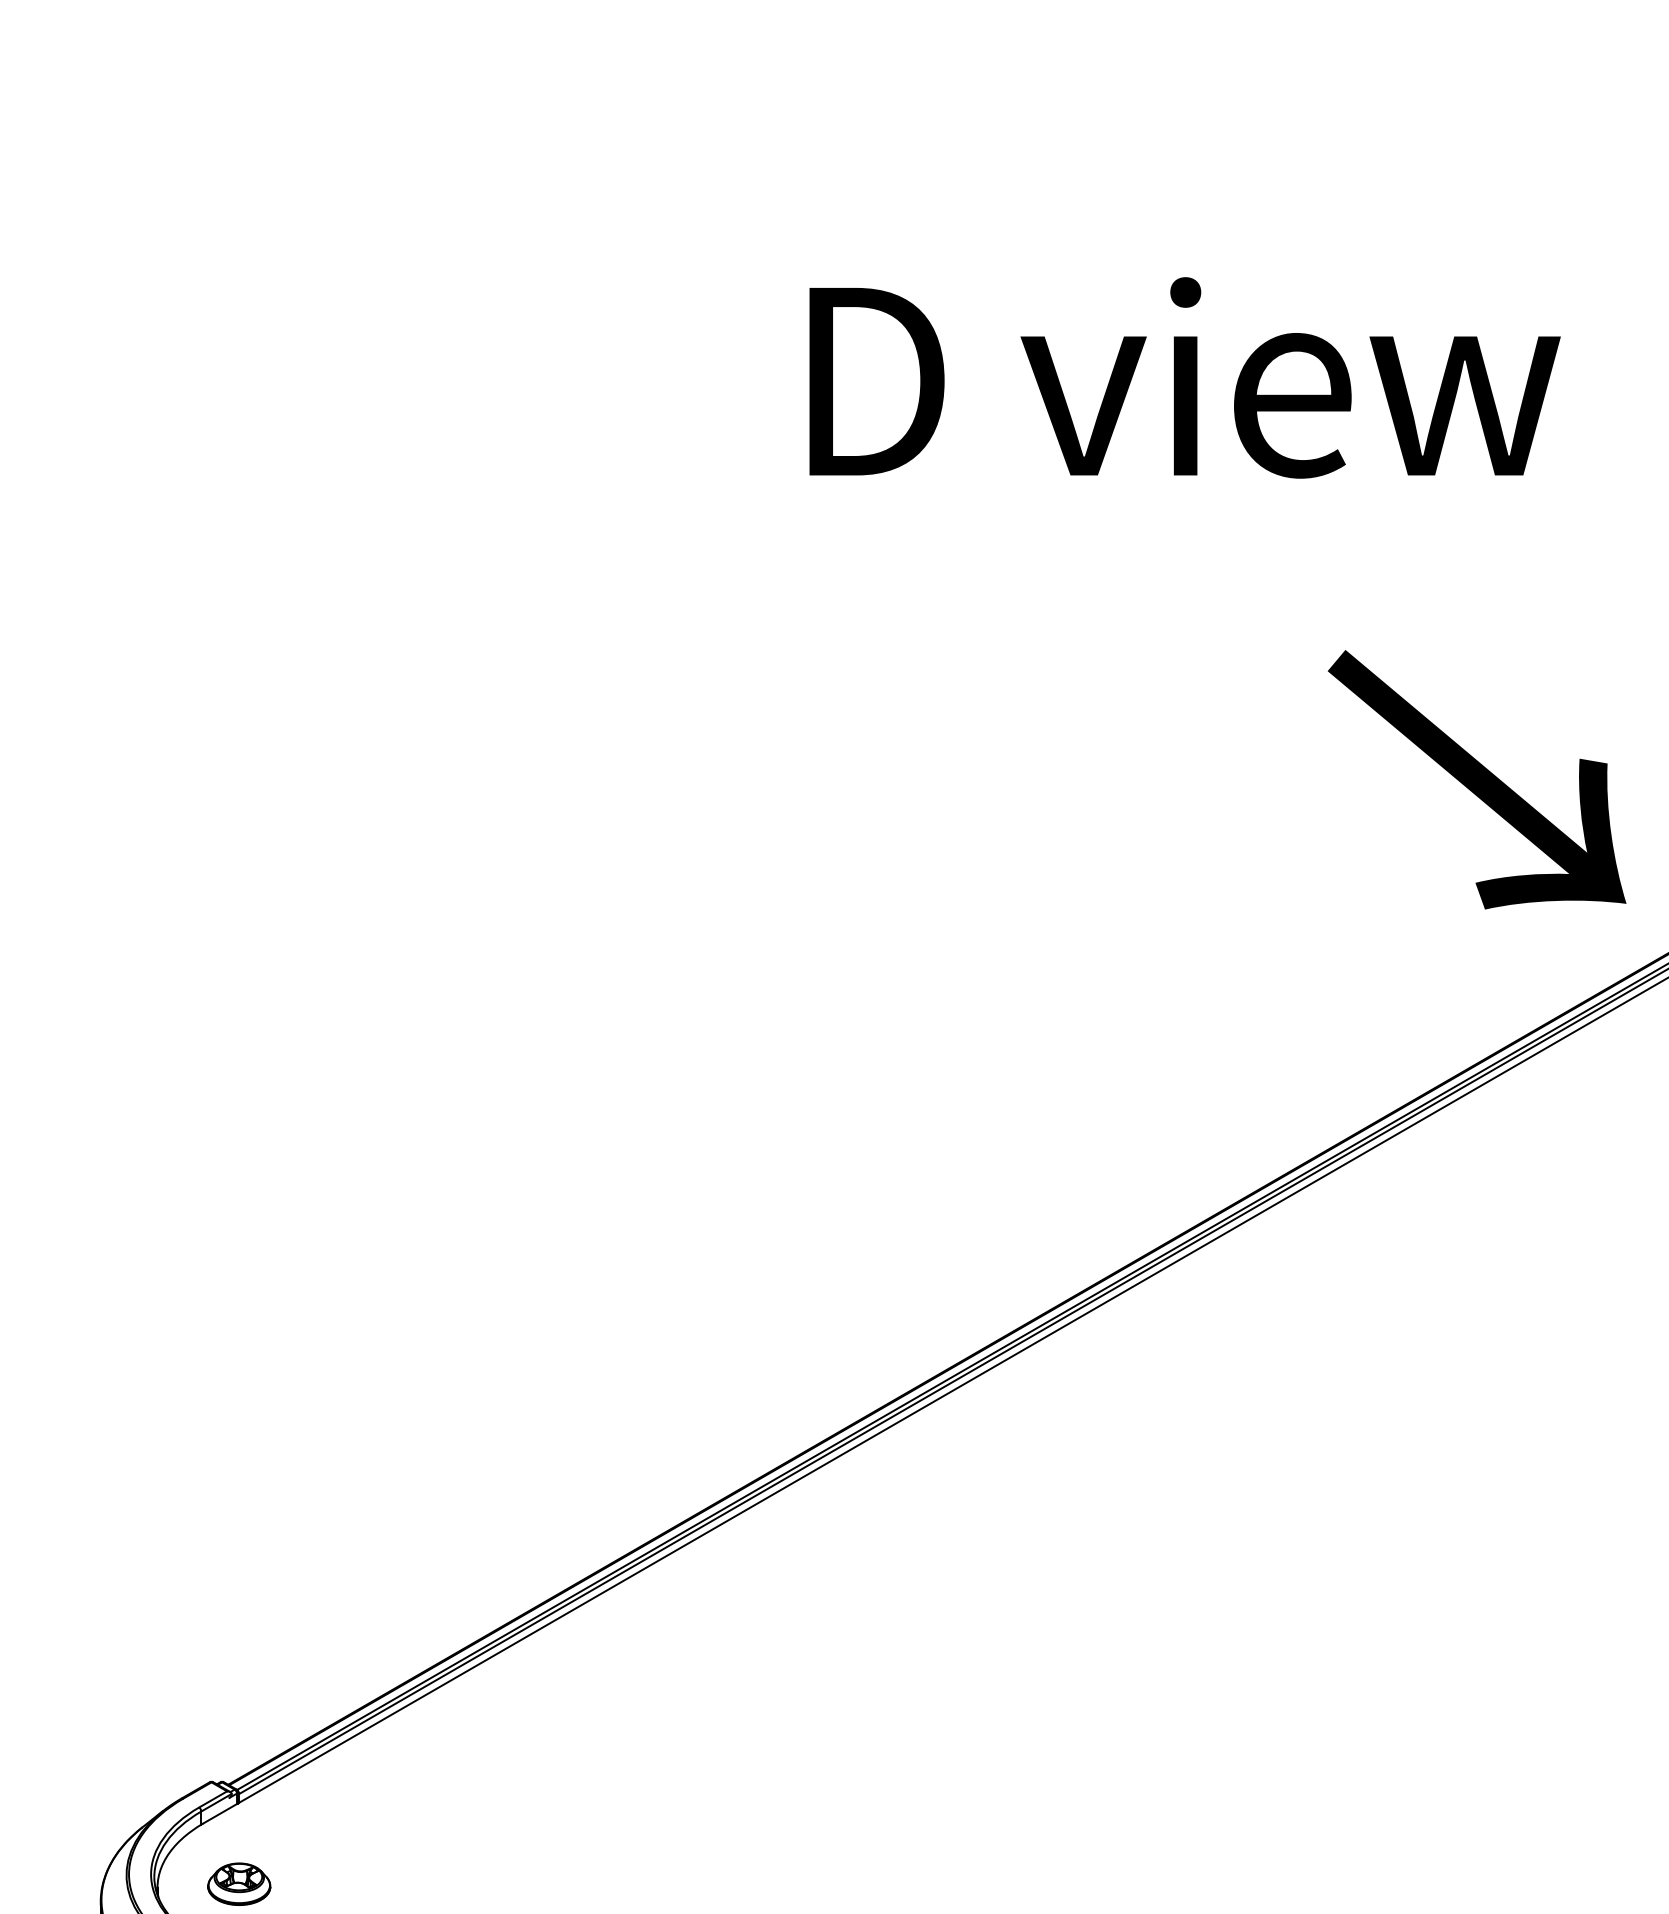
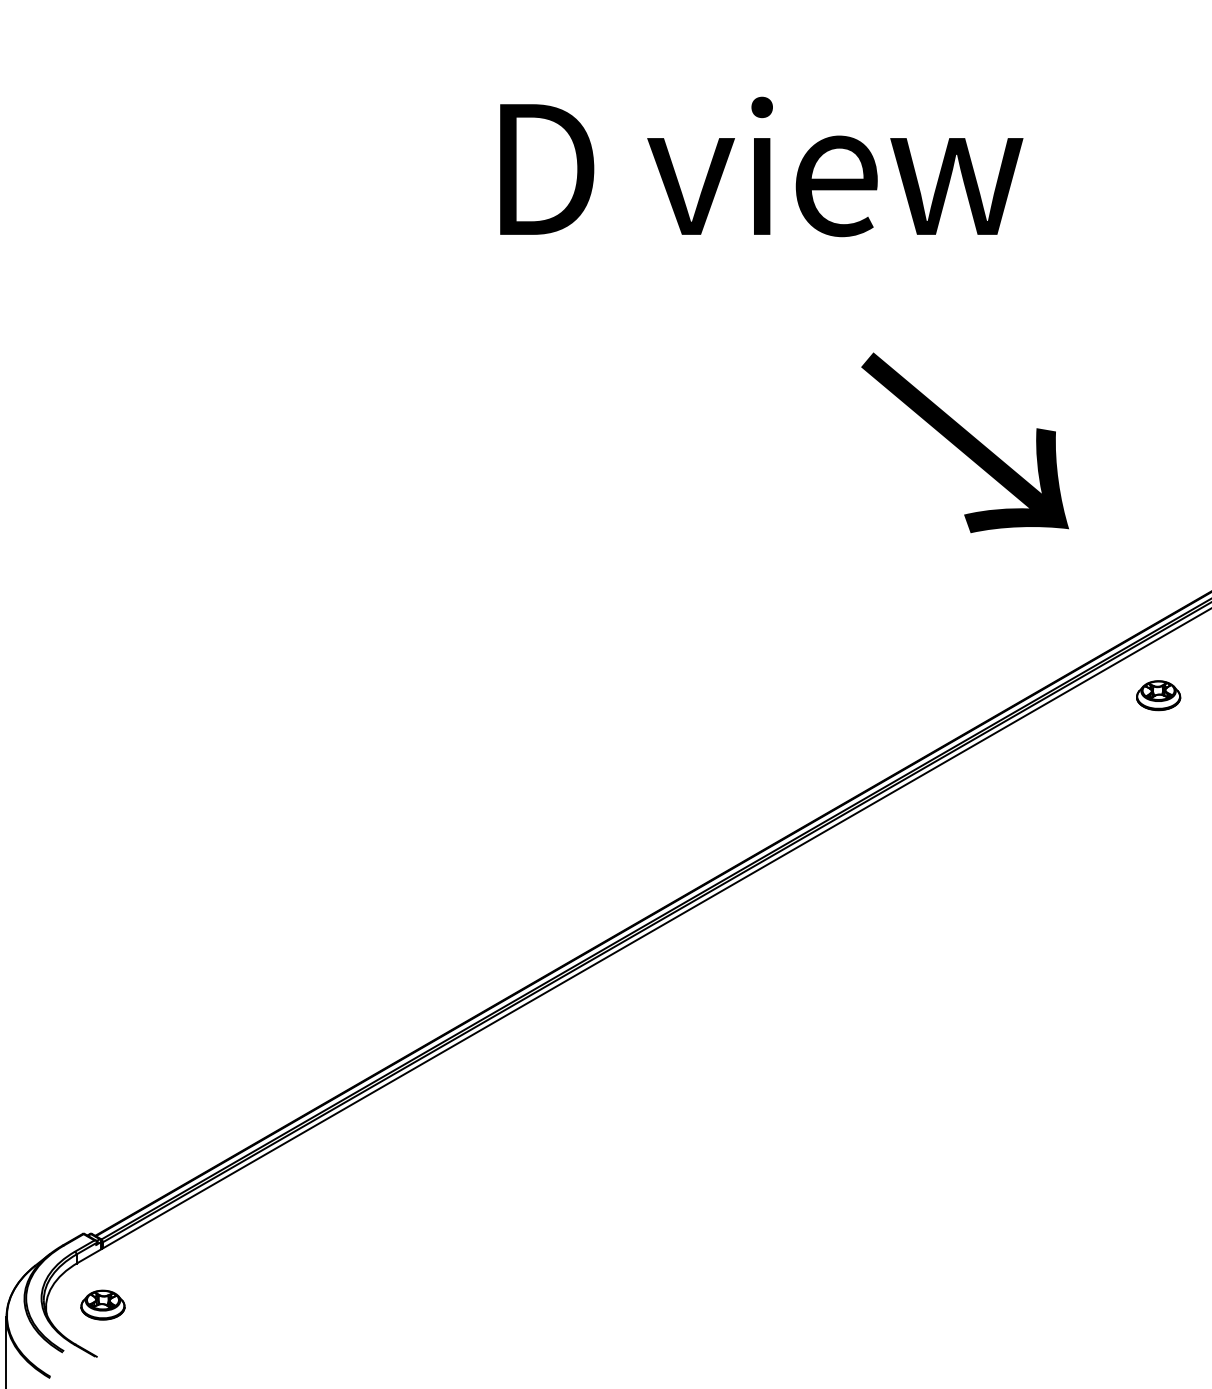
text: (1184, 377) -> (761, 166), moved
text: (1476, 779) -> (964, 442), moved

